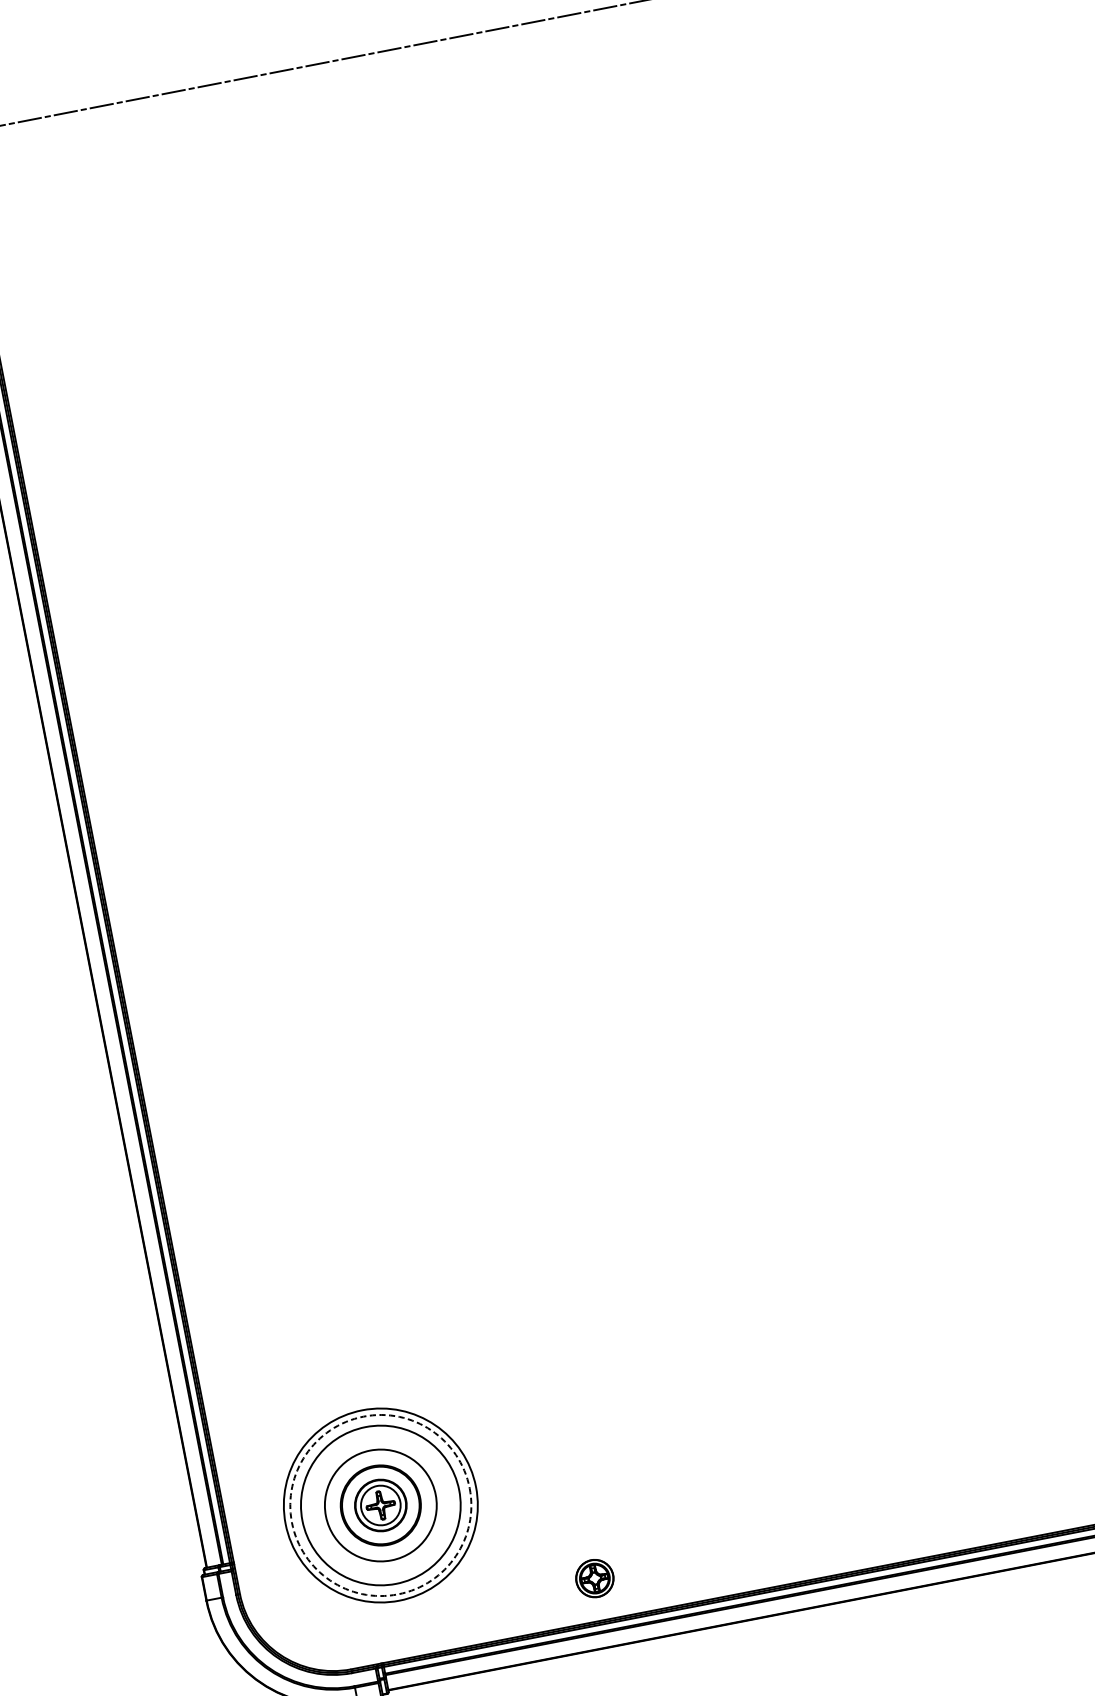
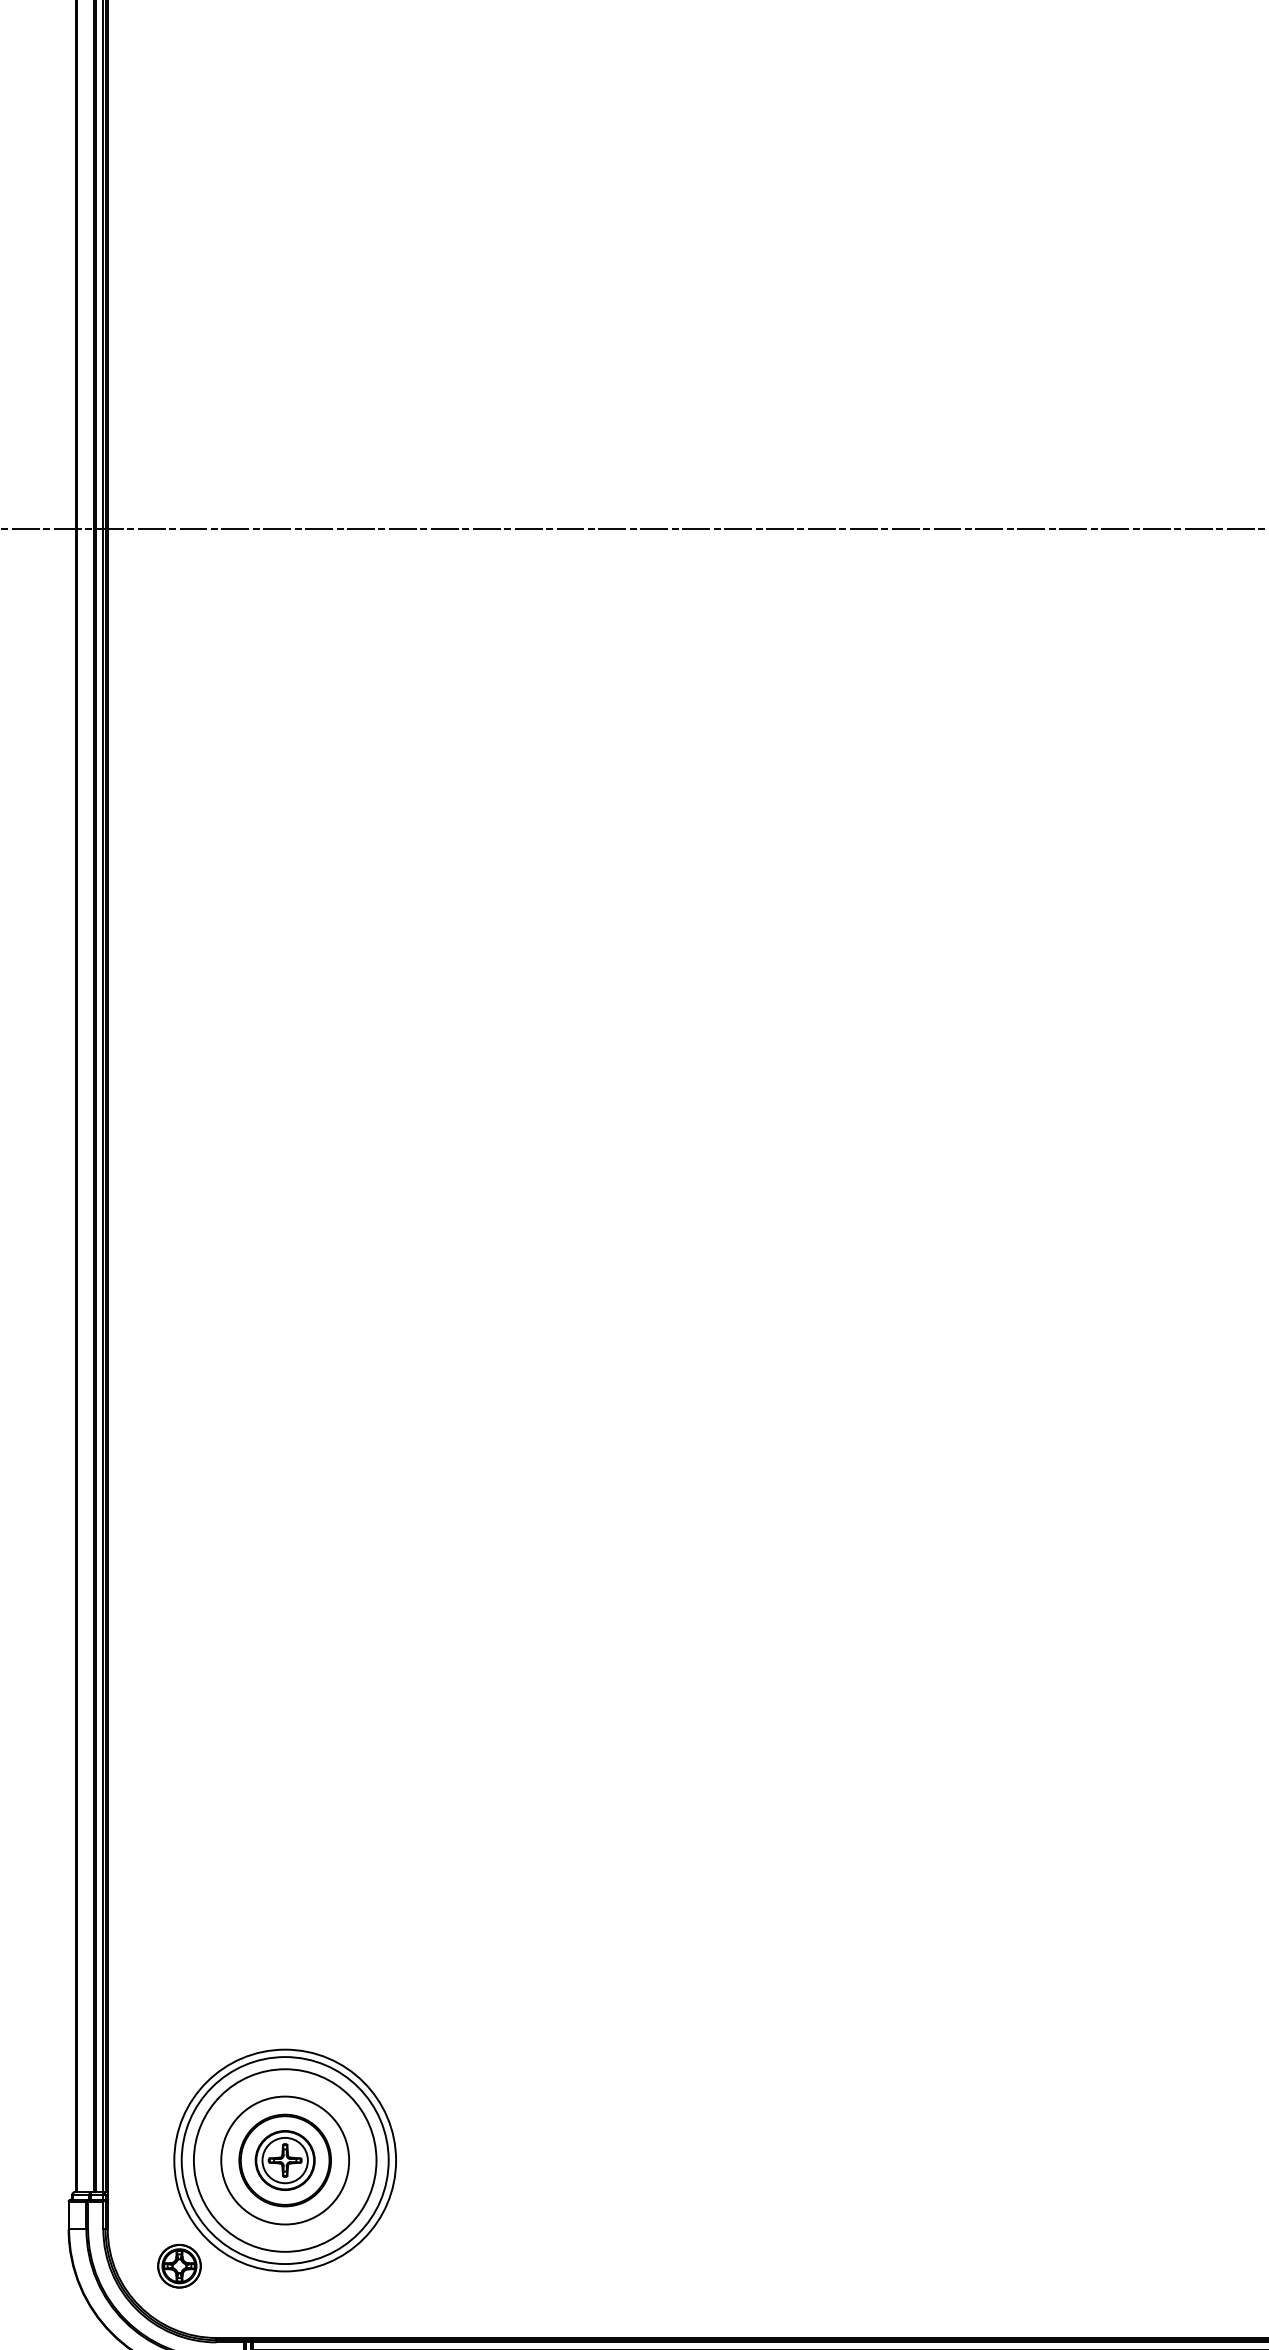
circle: (380, 1505) -> (284, 2160), dashed -> solid
part: (594, 1578) -> (179, 2266), moved

